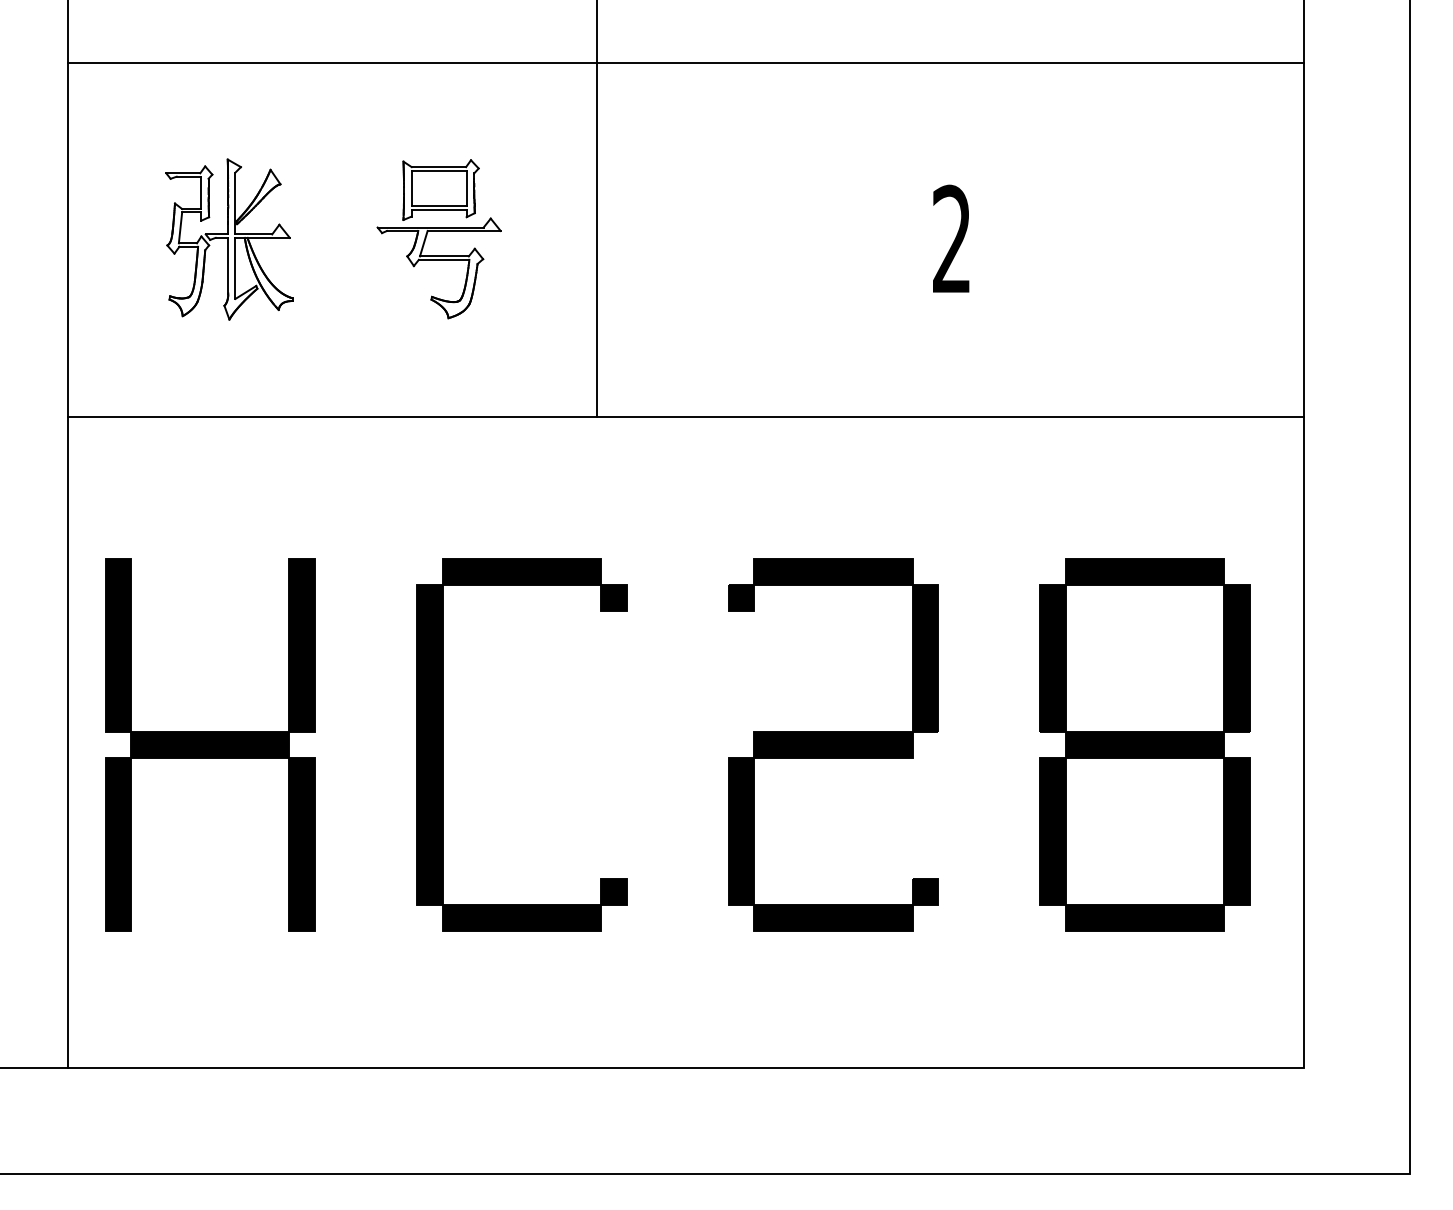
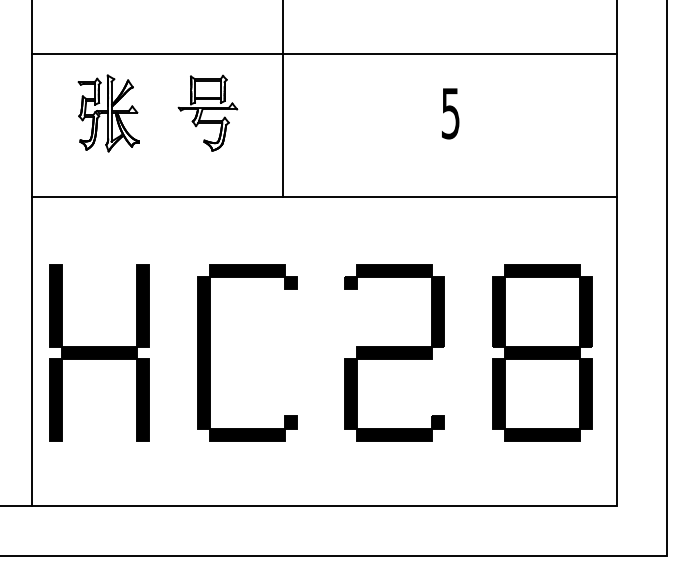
line: (685, 62) -> (324, 53), moved
text: (951, 239) -> (450, 113), 2 -> 5

